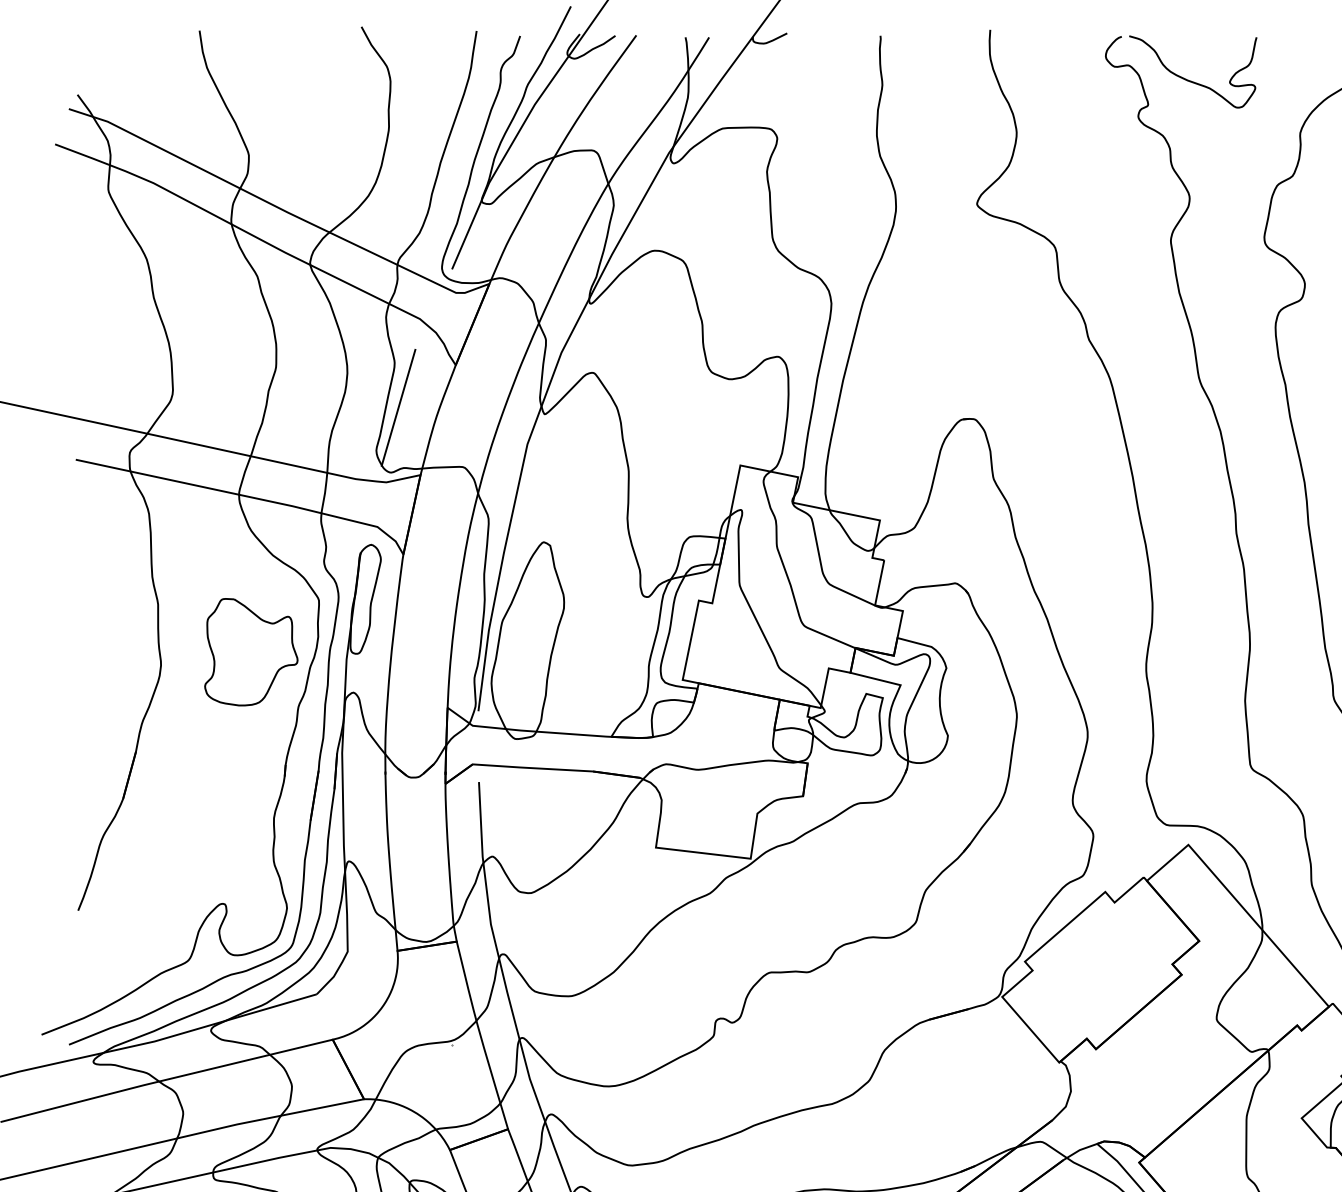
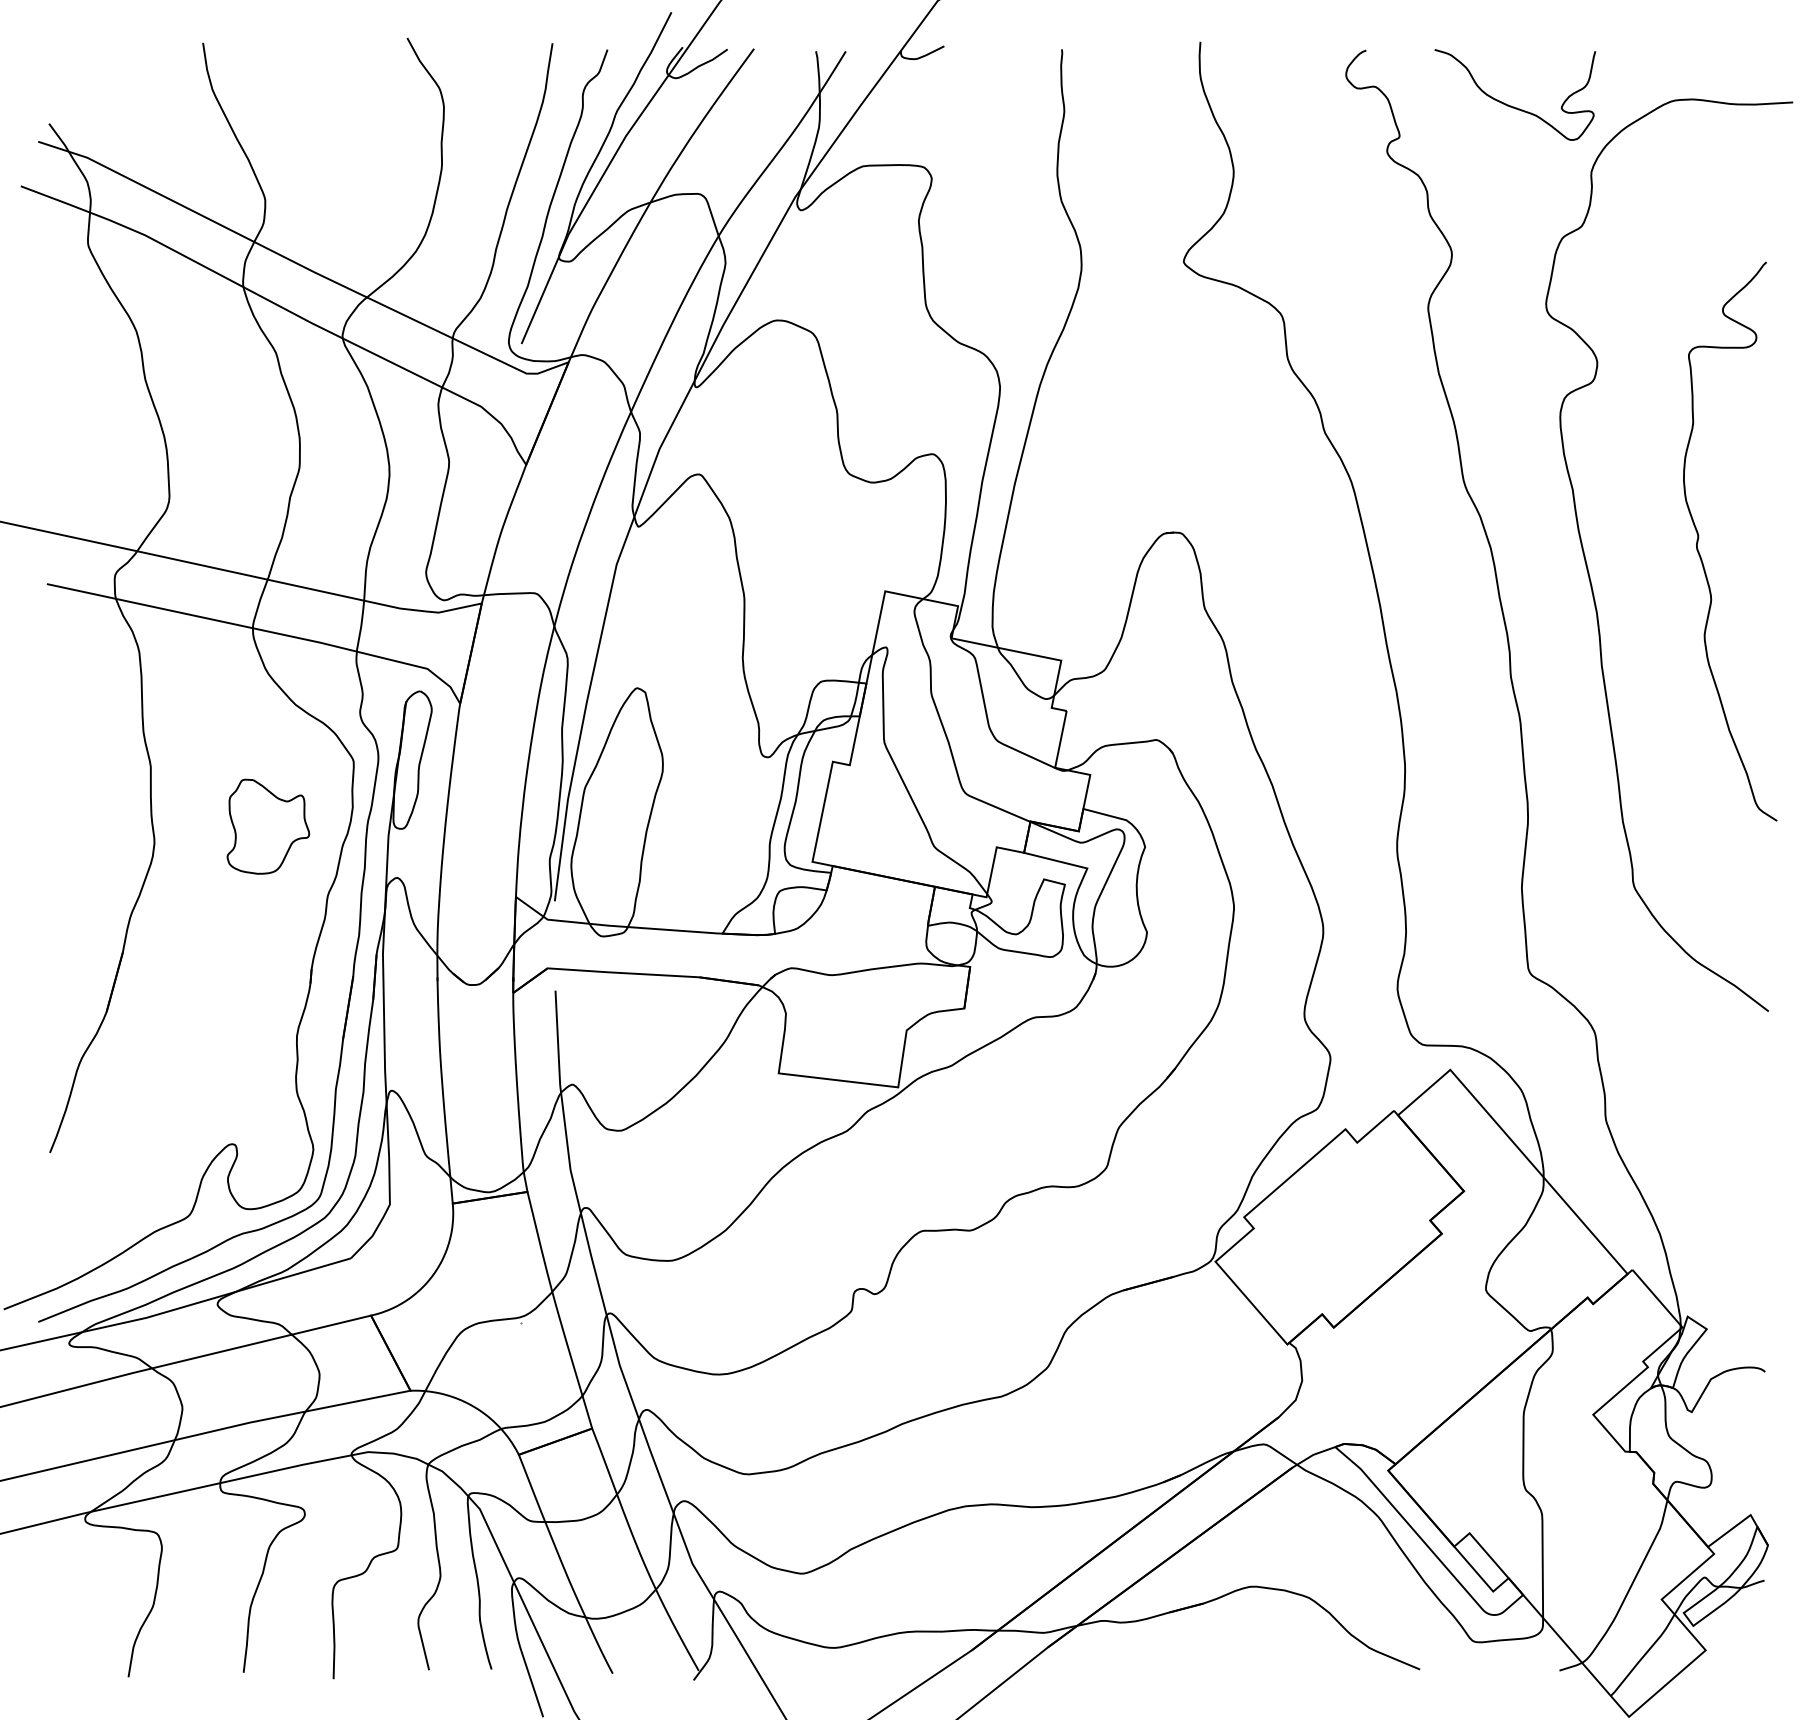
curve: (1190, 80) -> (1511, 105), moved
line: (398, 407) -> (453, 518), removed
part: (251, 651) -> (268, 826), size x0.7

